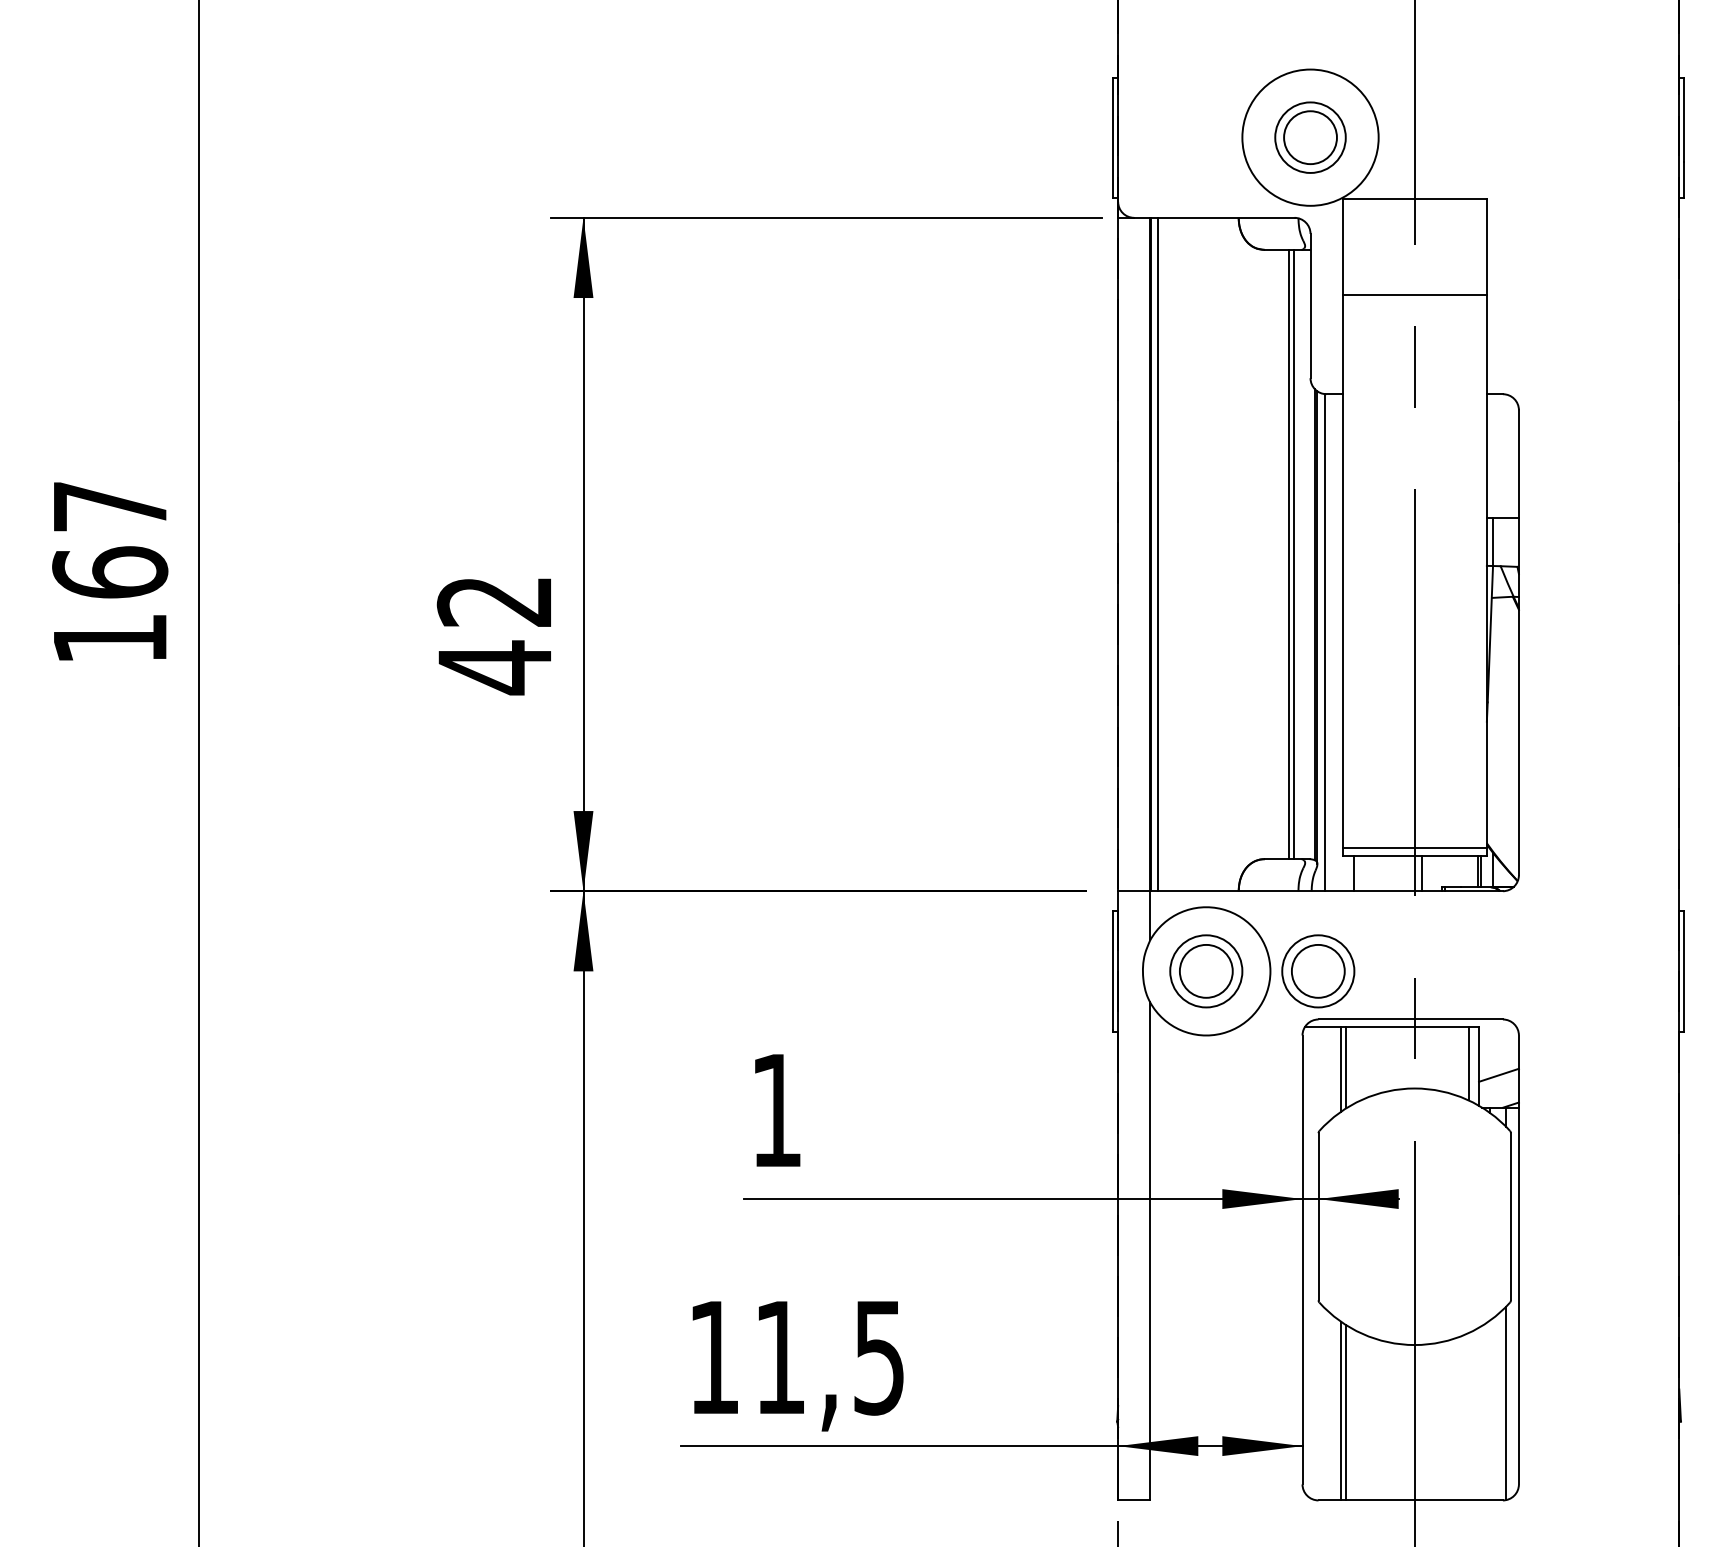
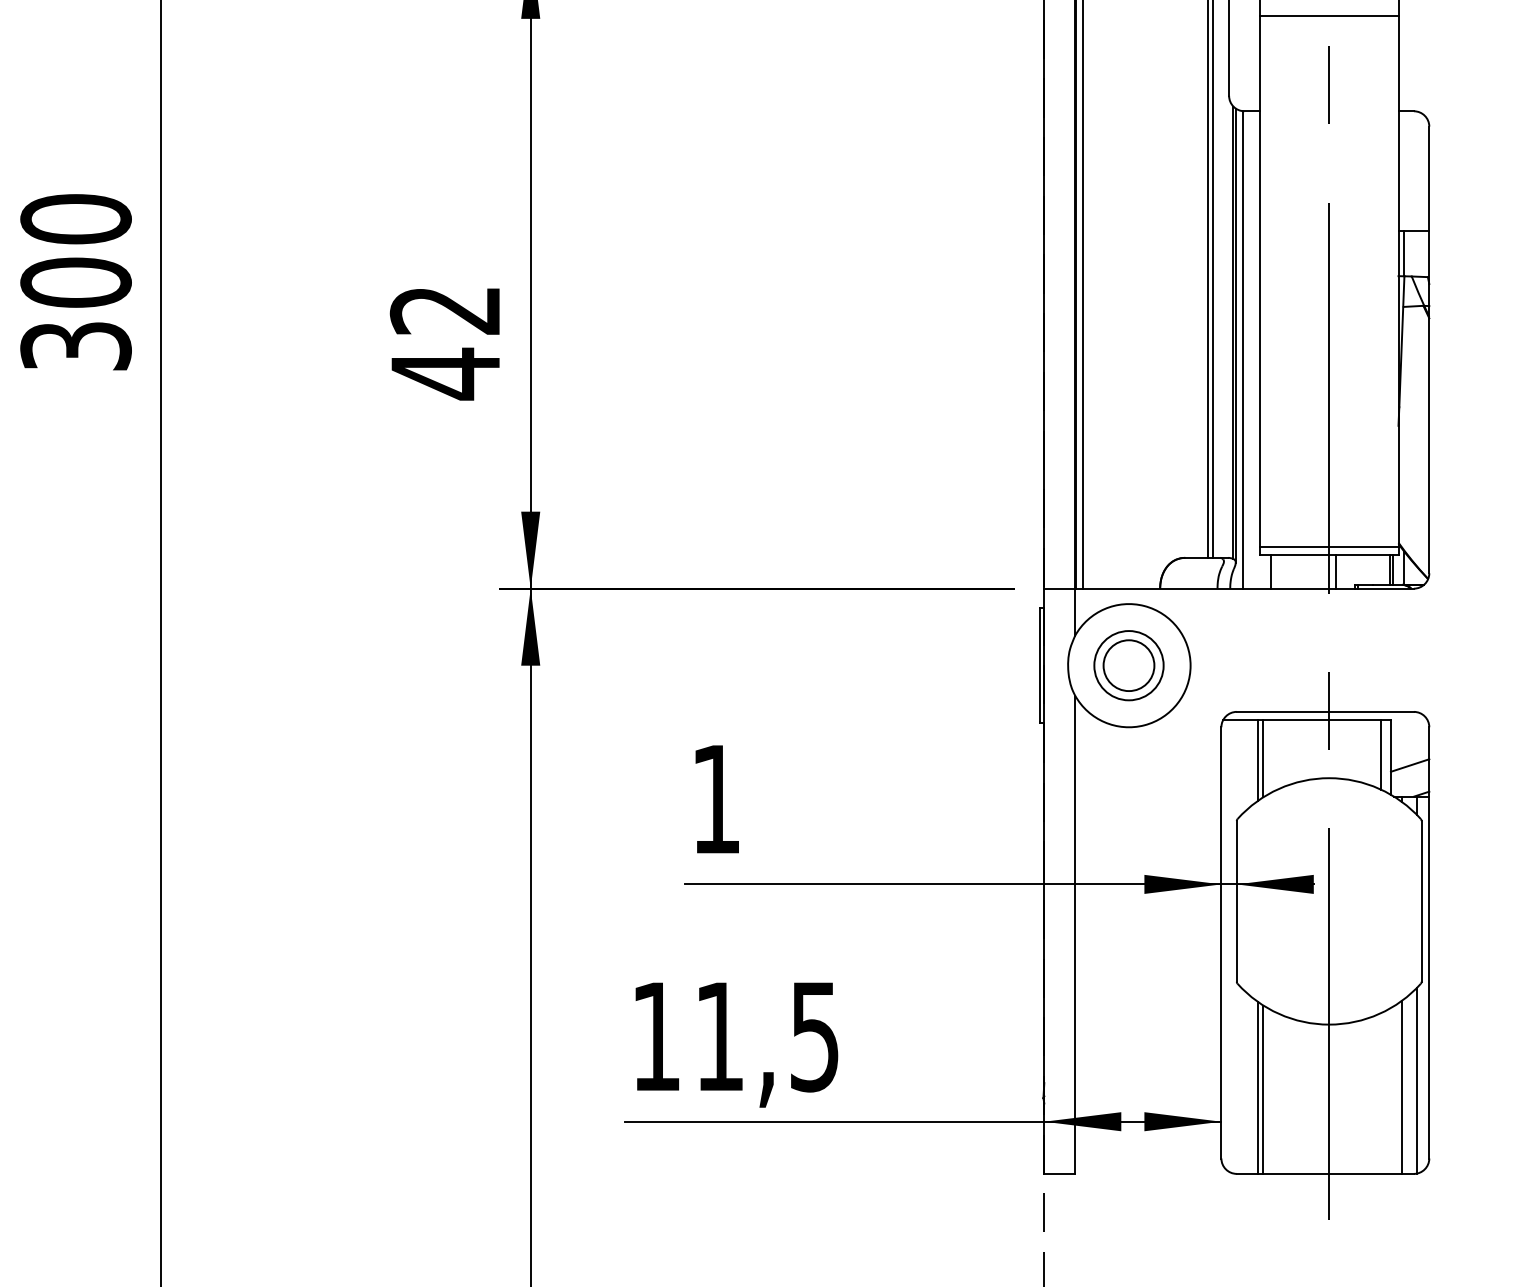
text: (110, 571) -> (76, 281), 167 -> 300
part: (1318, 971) -> (1236, 665), removed
line: (1490, 1410) -> (1401, 1087), added

